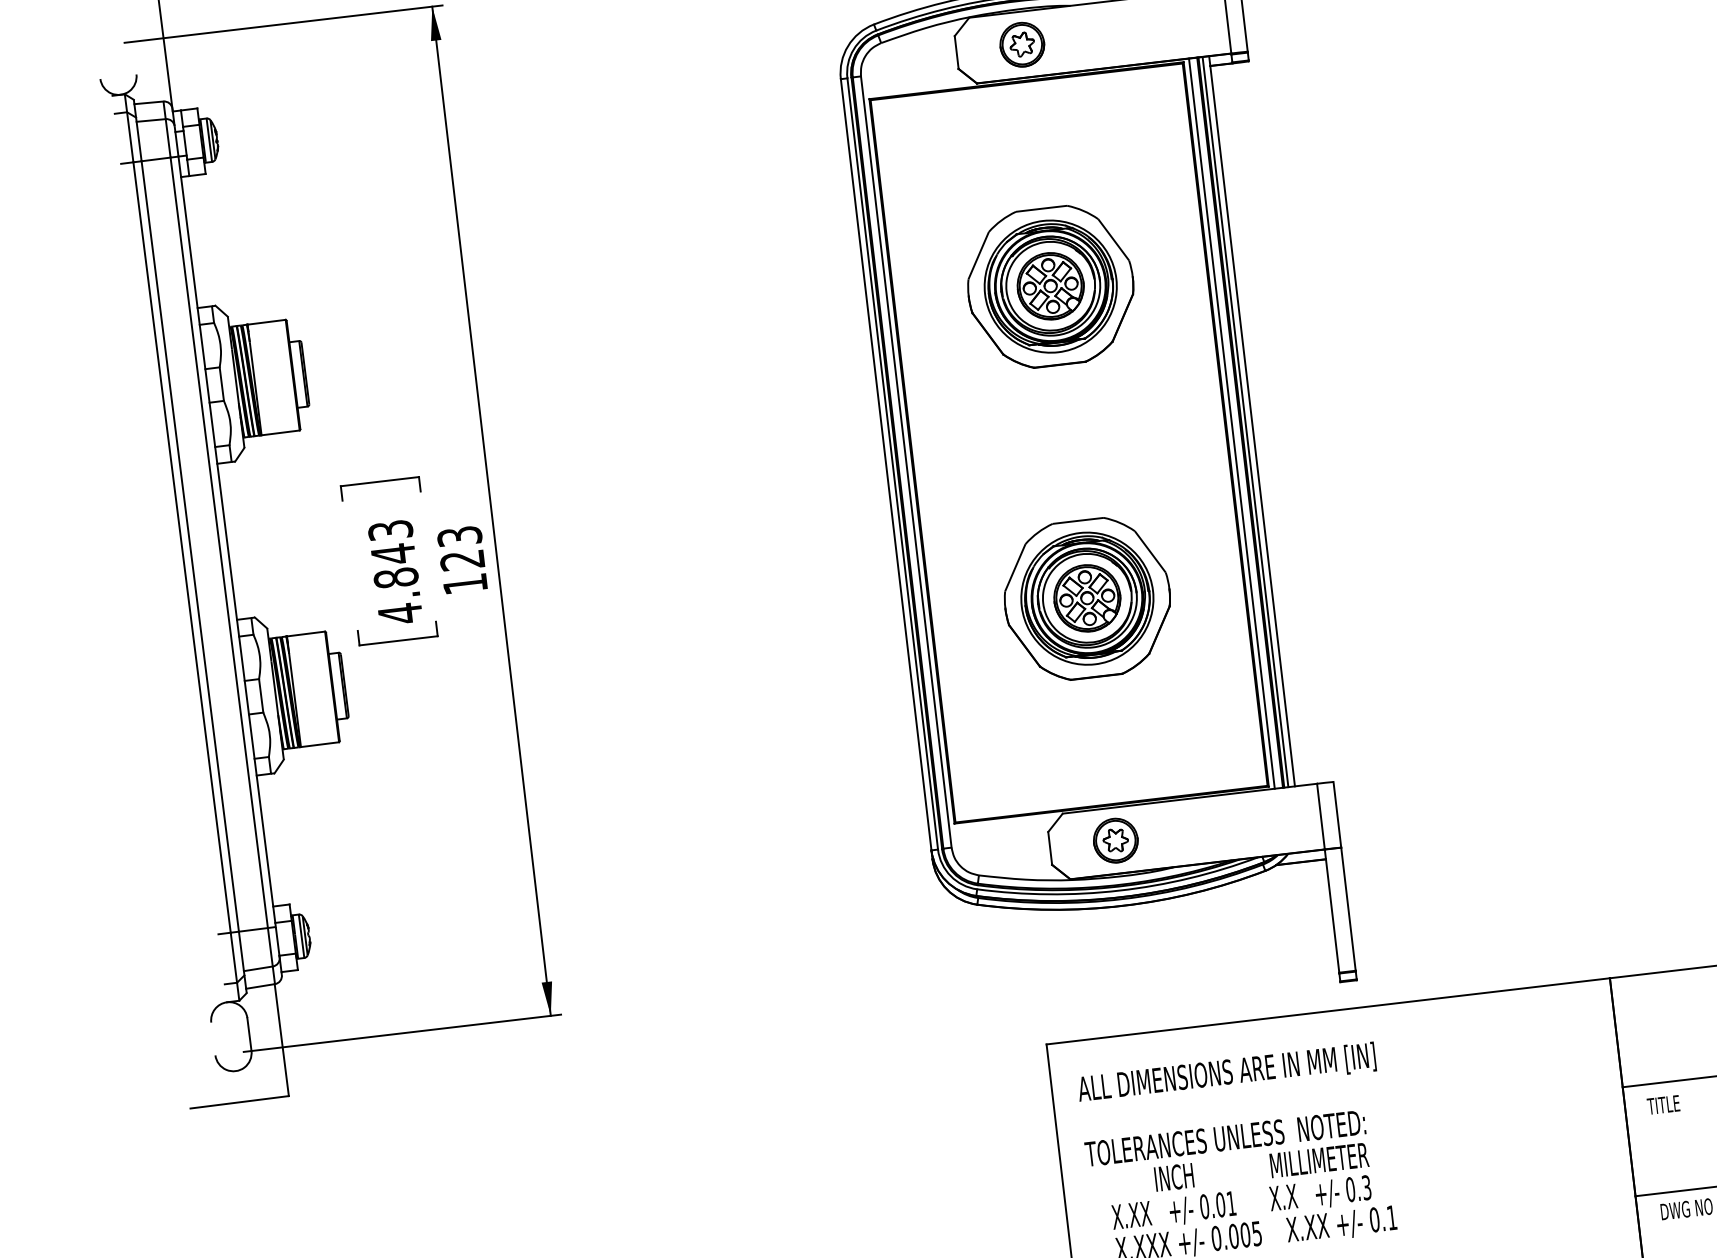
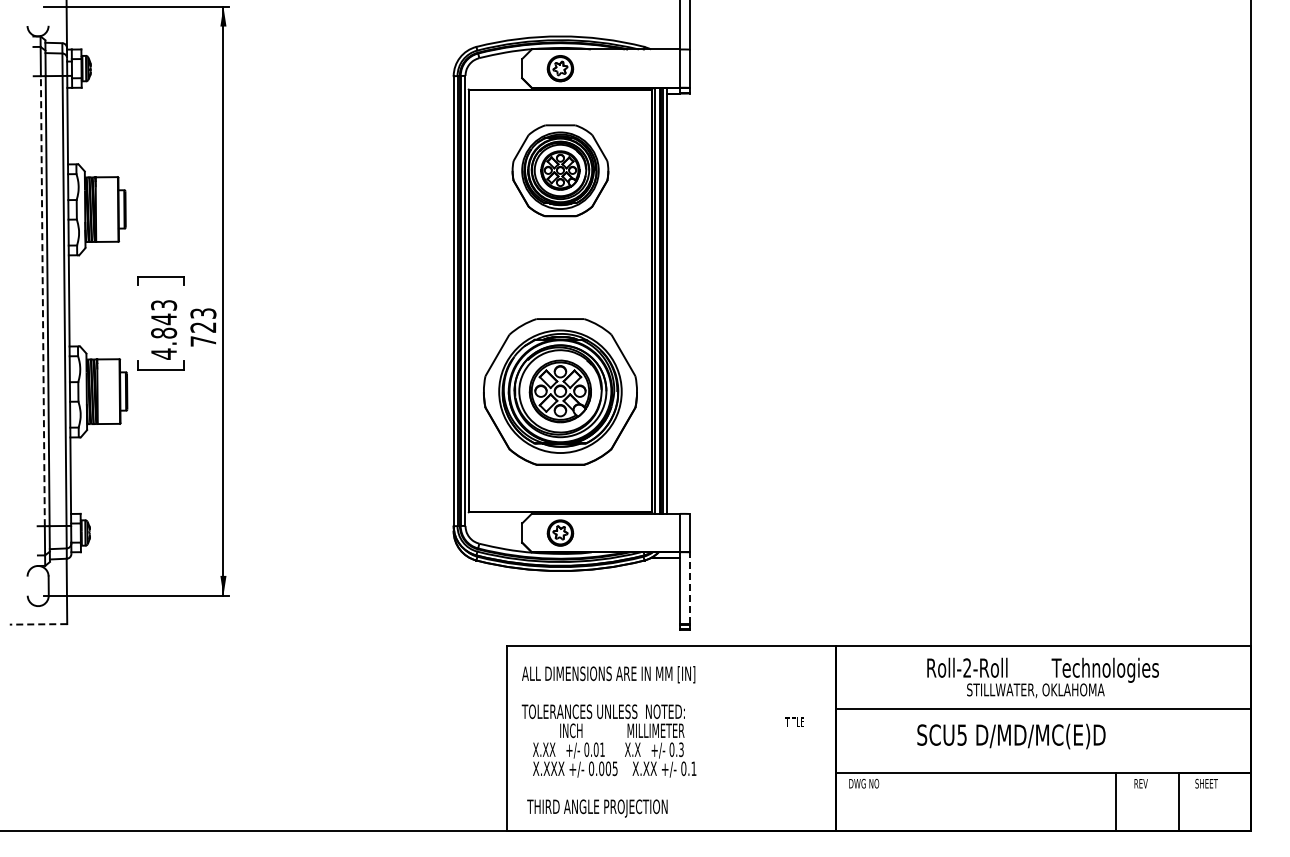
part: (1050, 286) -> (560, 170), moved
line: (181, 546) -> (42, 300), solid -> dashed
text: (465, 584) -> (203, 341), 123 -> 723
part: (1087, 598) -> (560, 391), size x1.6
line: (1348, 909) -> (689, 588), solid -> dashed
line: (239, 1102) -> (38, 624), solid -> dashed
text: (1662, 1103) -> (794, 721), moved

